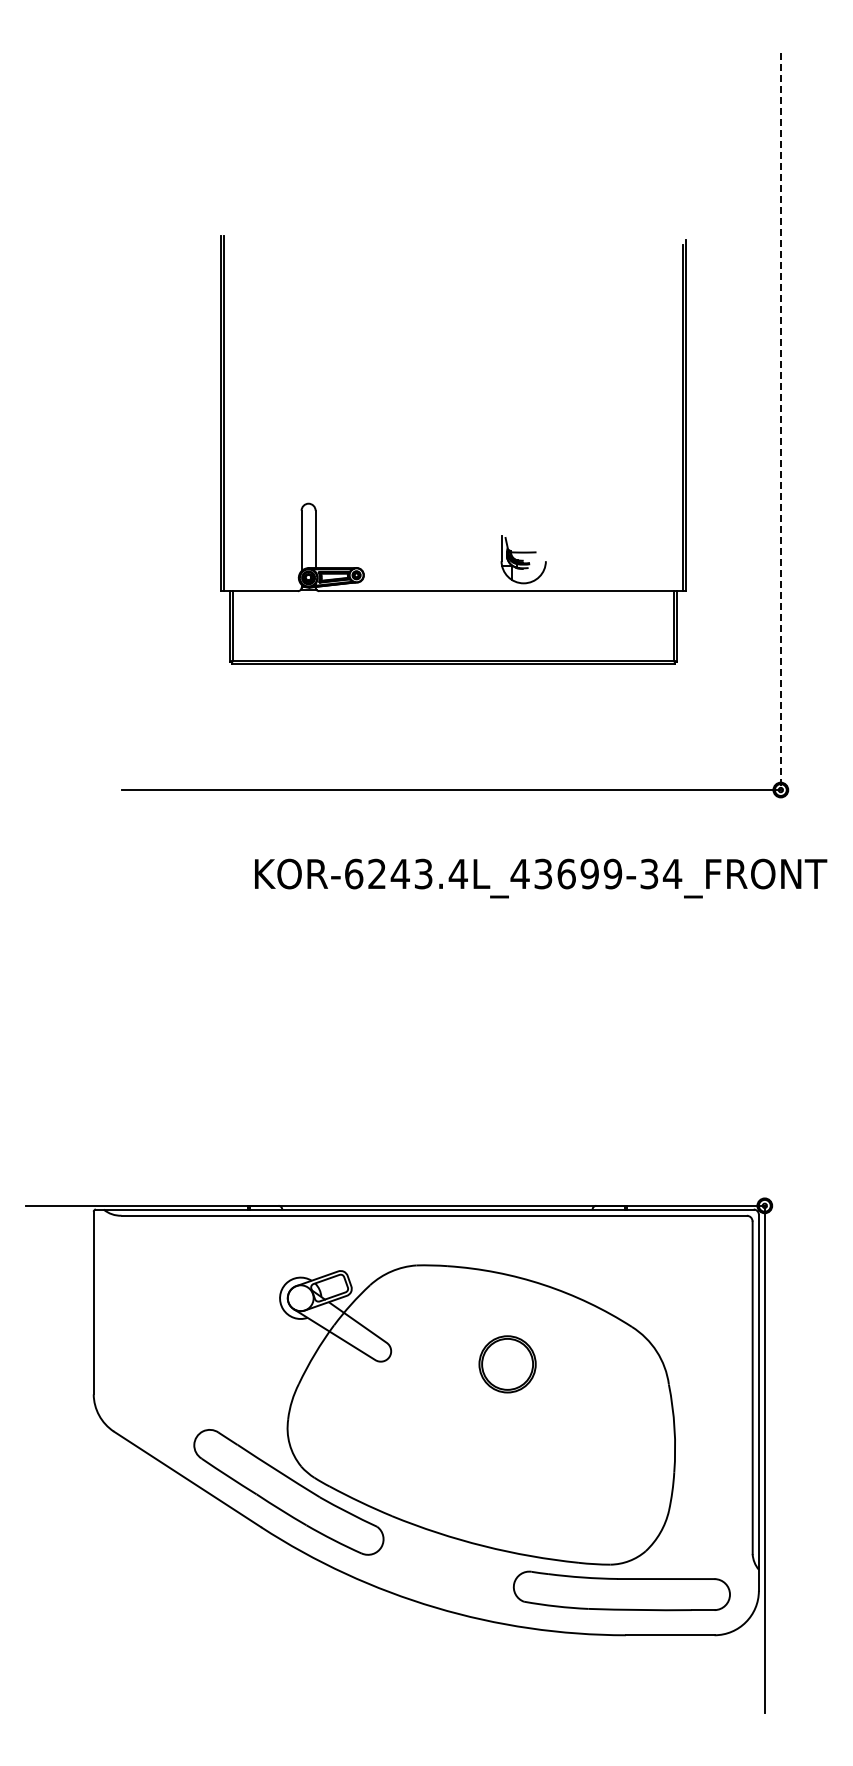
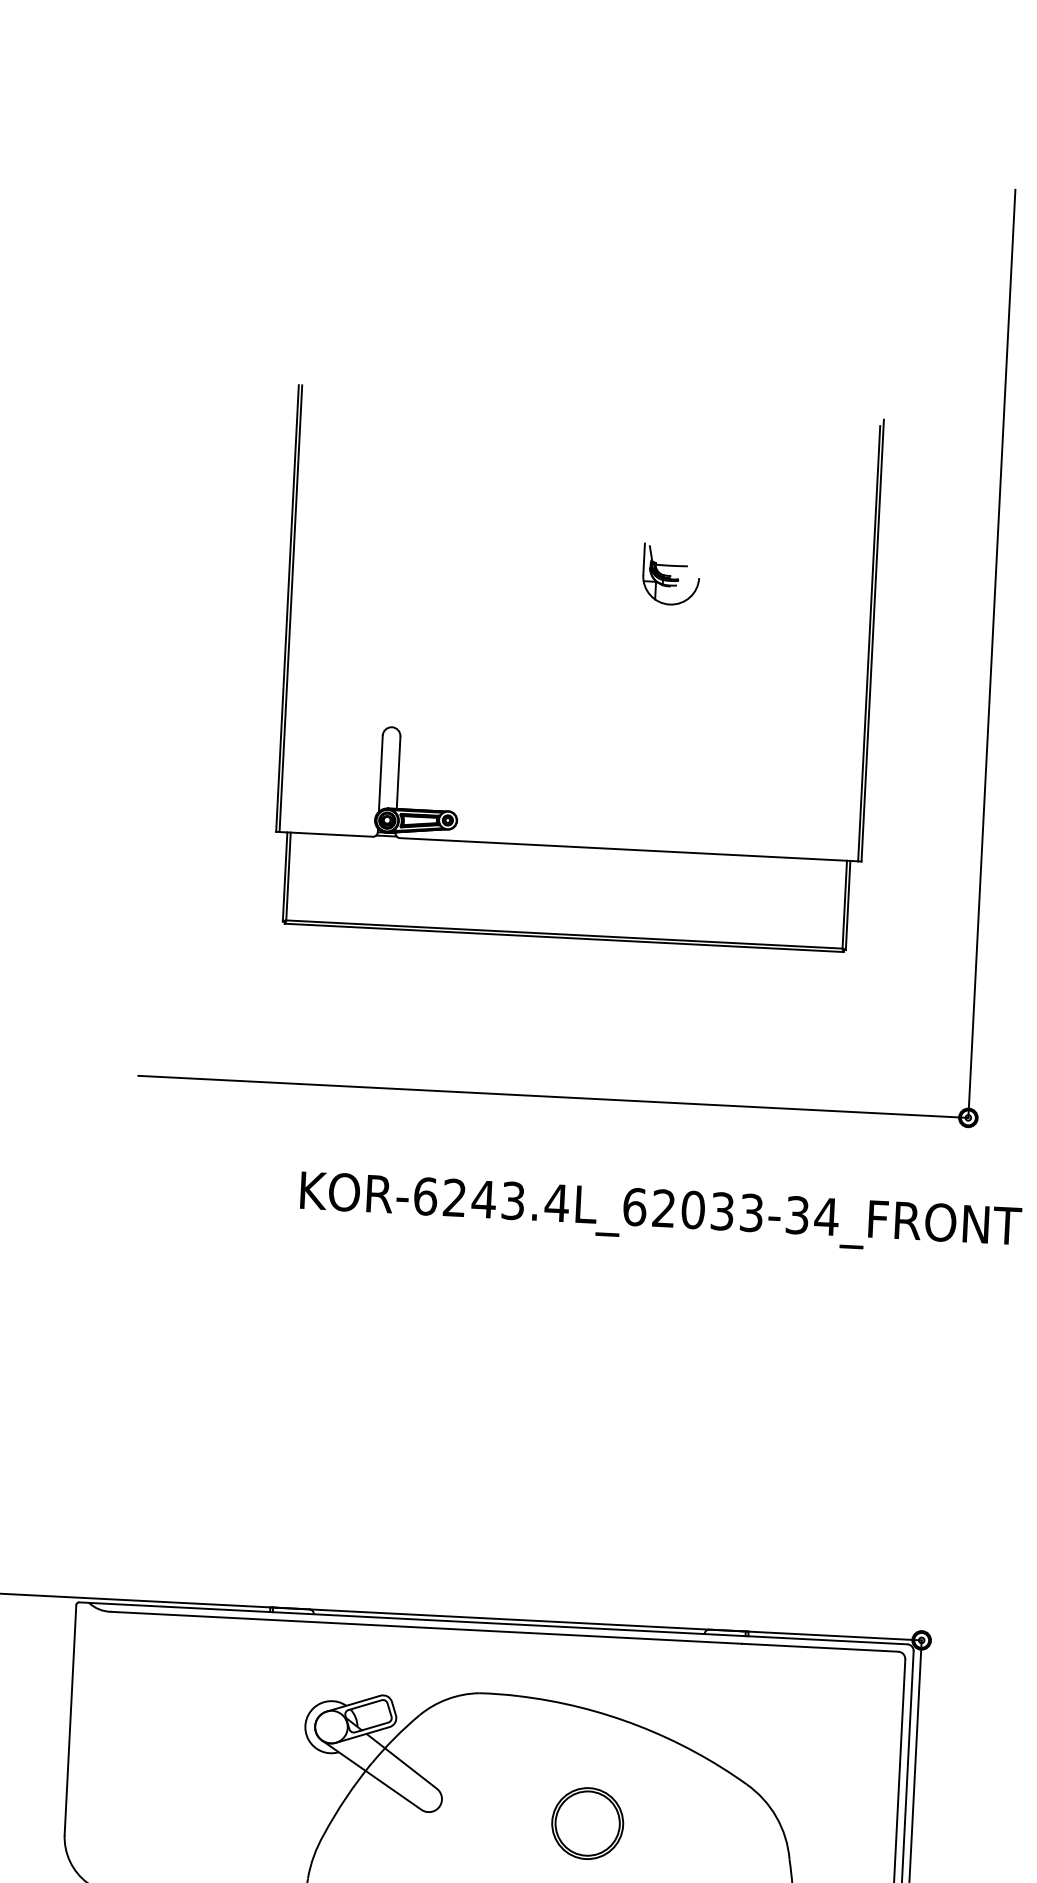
line: (780, 421) -> (991, 653), dashed -> solid
part: (523, 559) -> (671, 574), moved
text: (566, 873) -> (693, 1209), KOR-6243.4L_43699-34_FRONT -> KOR-6243.4L_62033-34_FRONT

